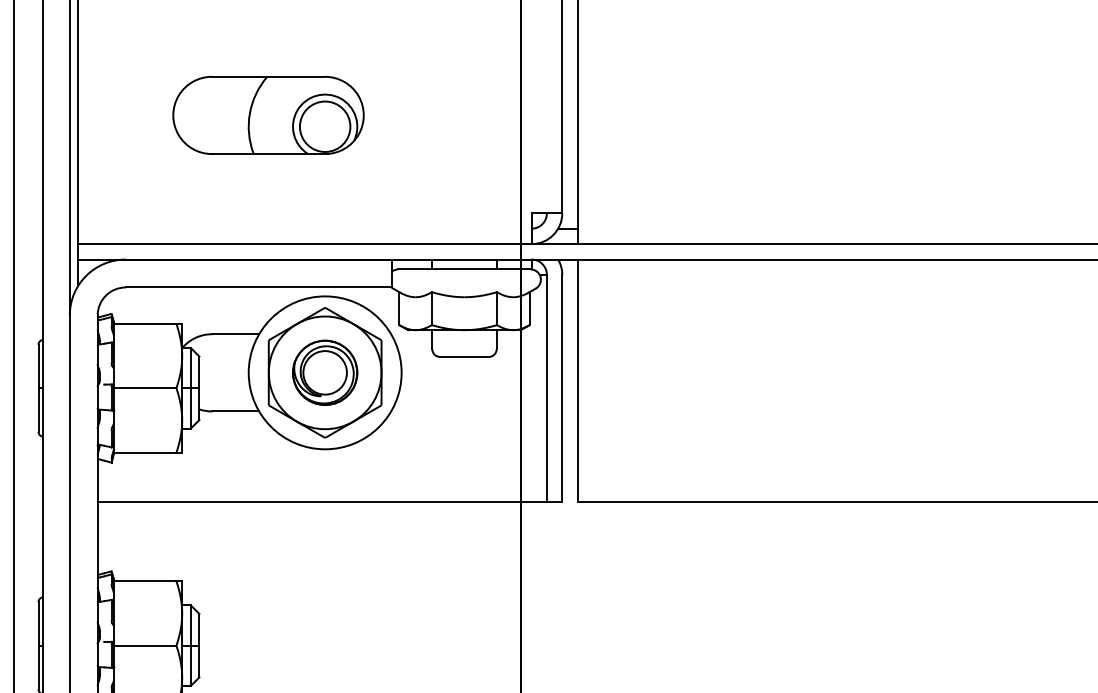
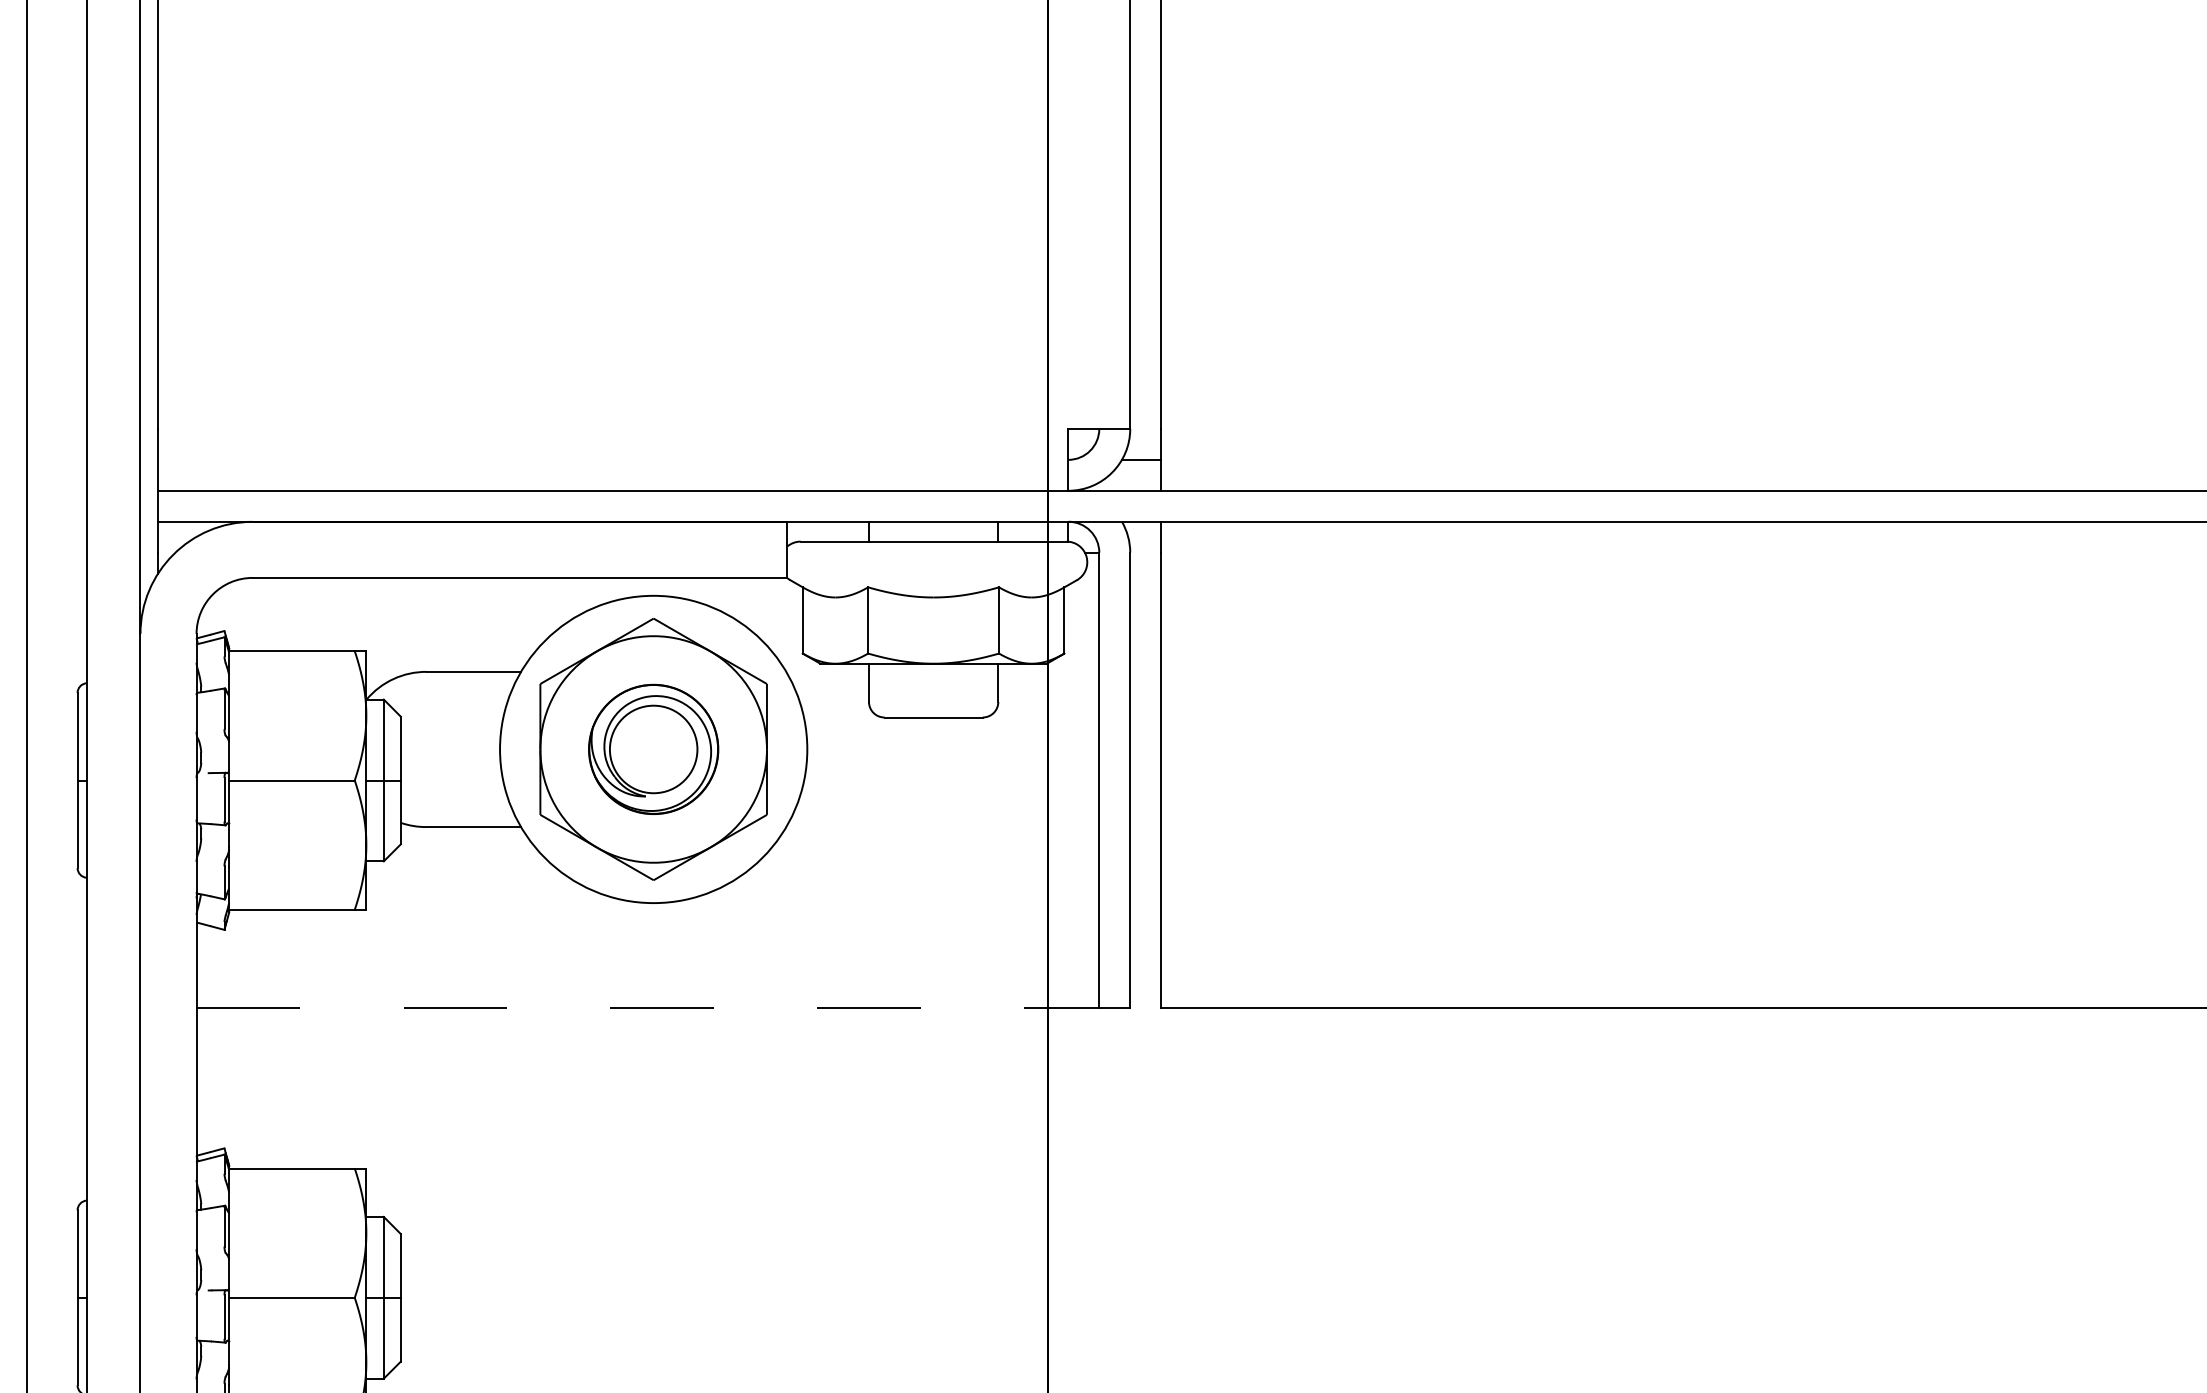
part: (268, 114) -> (539, 230), removed
line: (322, 501) -> (648, 1008), solid -> dashed

